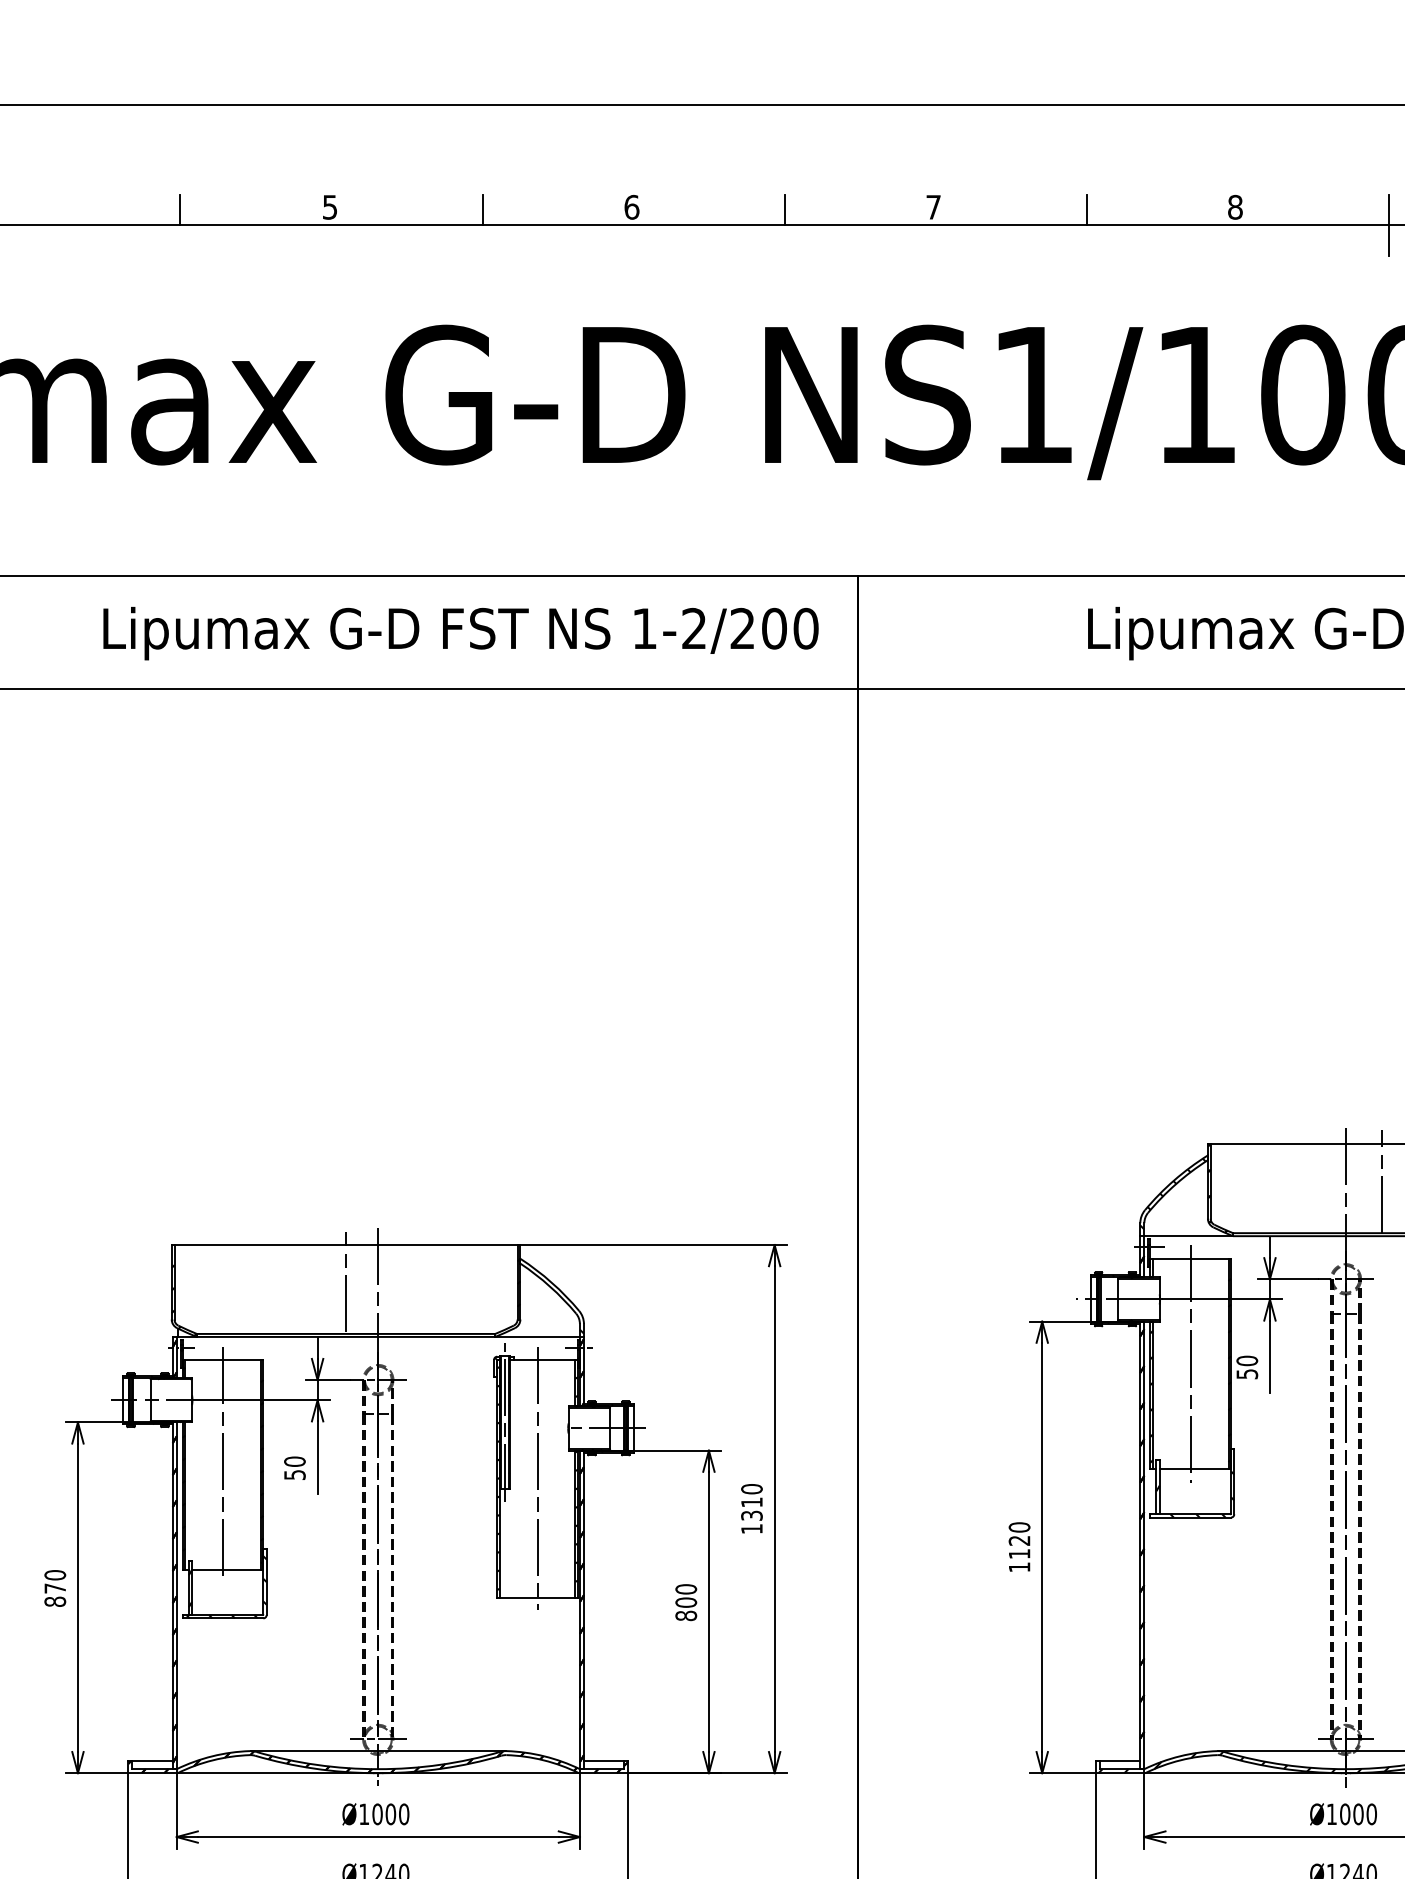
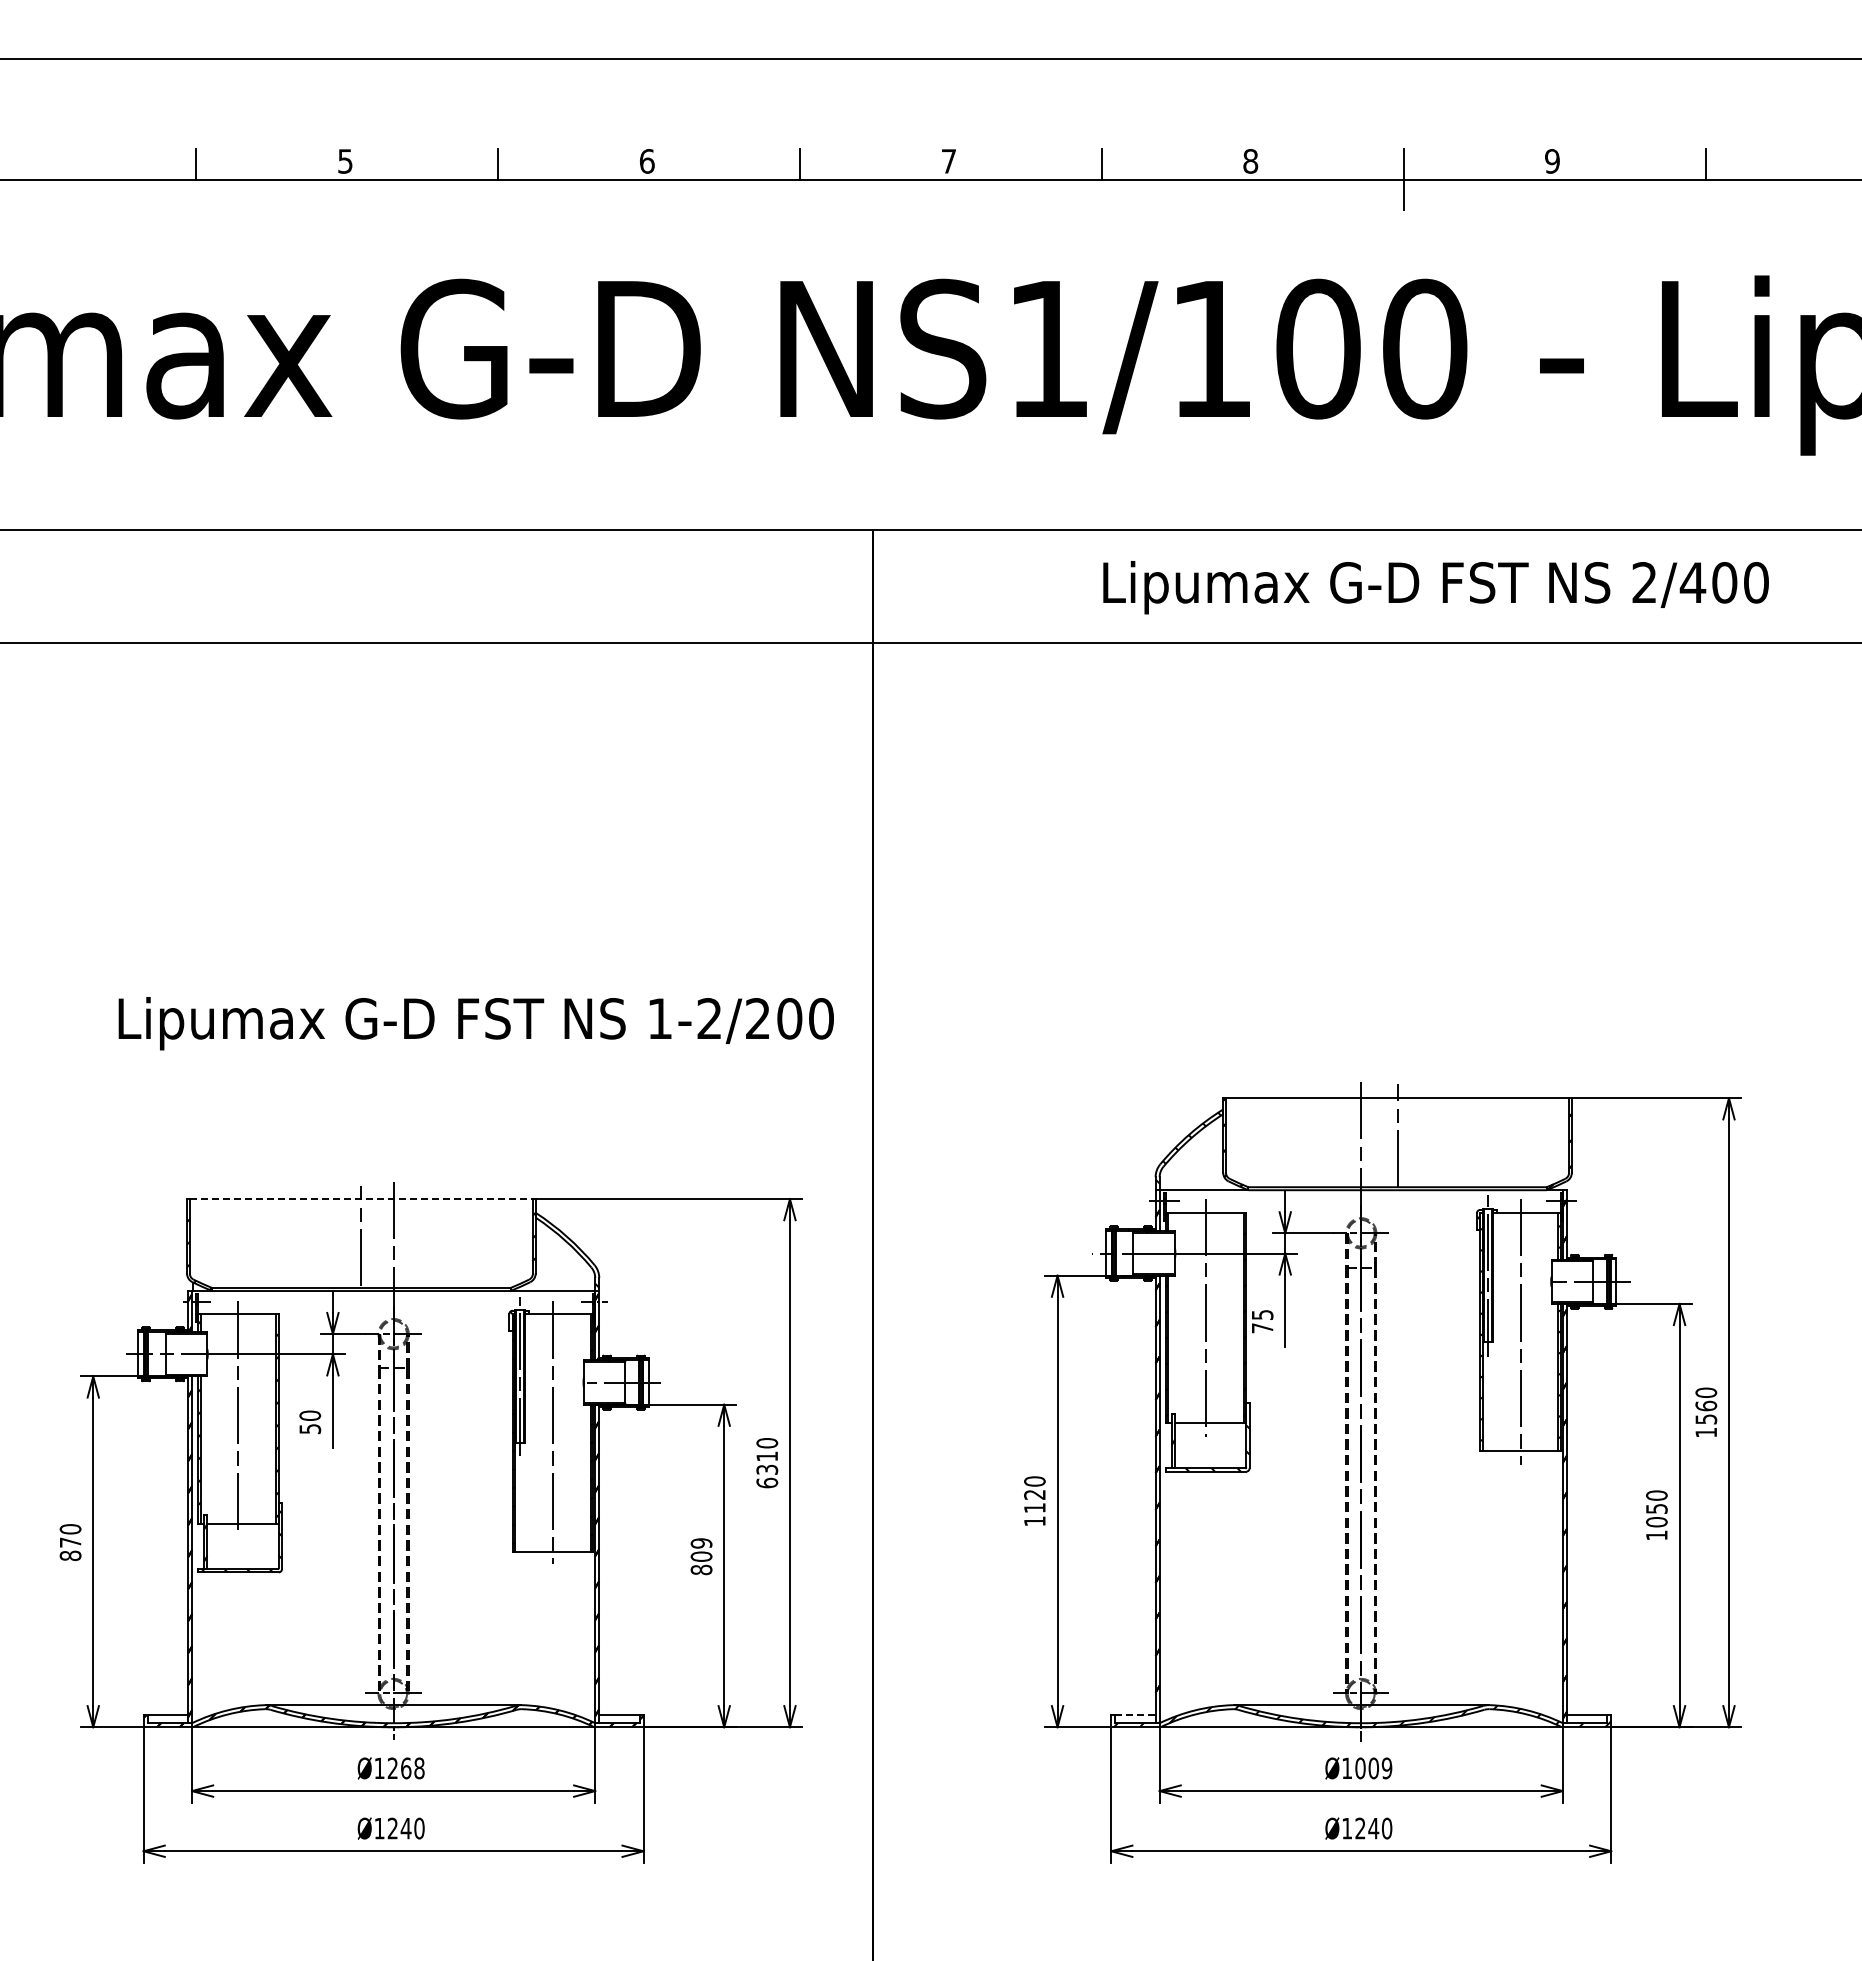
text: (460, 633) -> (475, 1023), moved
line: (346, 1245) -> (361, 1199), solid -> dashed
text: (1247, 1367) -> (1262, 1321), 50 -> 75
text: (752, 1528) -> (767, 1482), 1310 -> 6310
text: (686, 1589) -> (701, 1543), 800 -> 809
line: (1120, 1761) -> (1135, 1715), solid -> dashed
text: (390, 1814) -> (405, 1768), Ø1000 -> Ø1268
text: (1371, 1814) -> (1386, 1768), Ø1000 -> Ø1009

